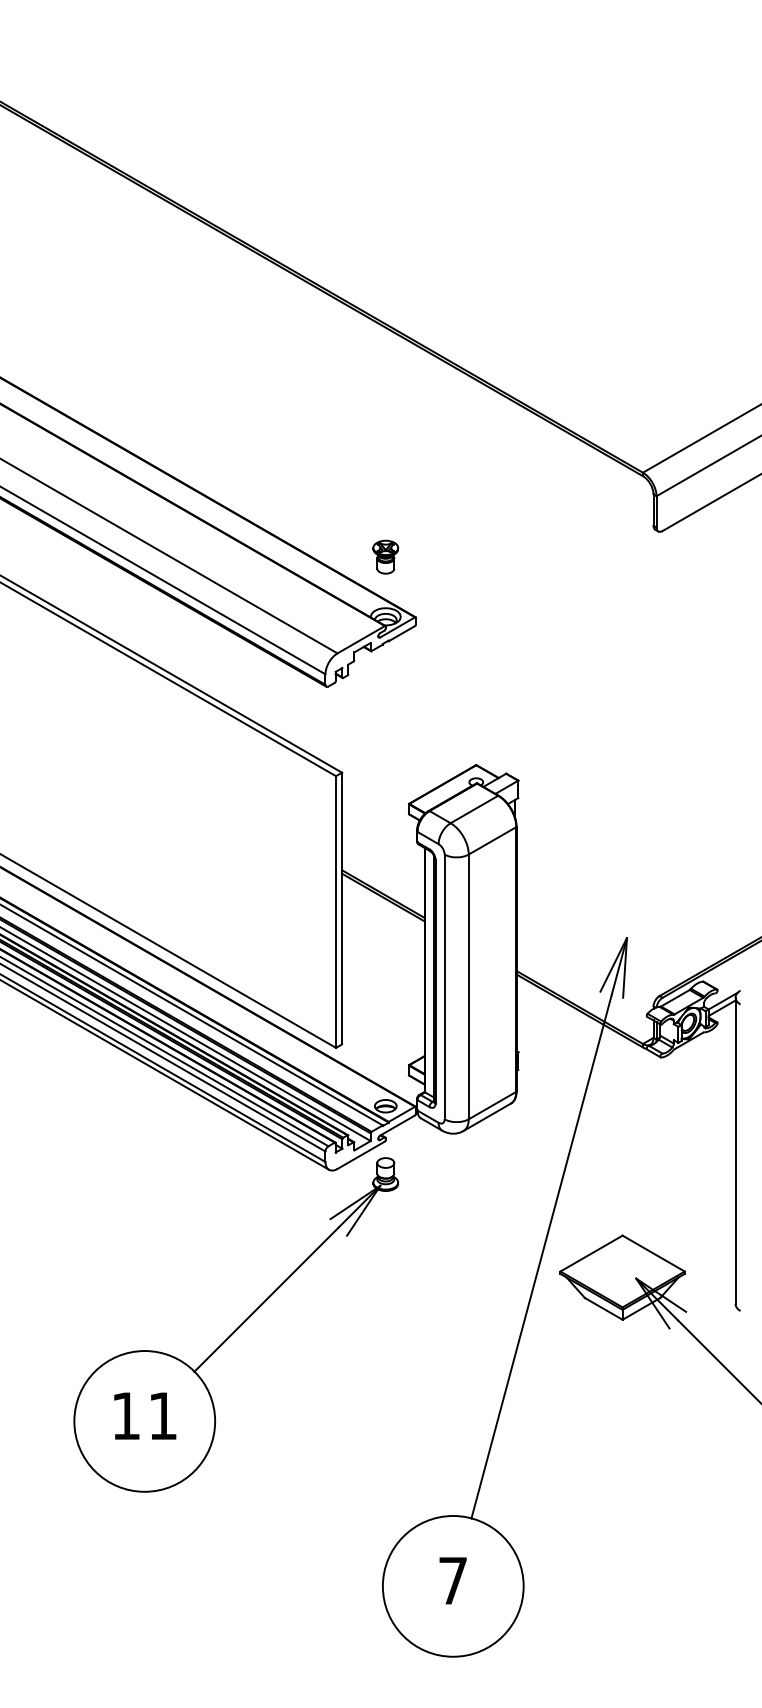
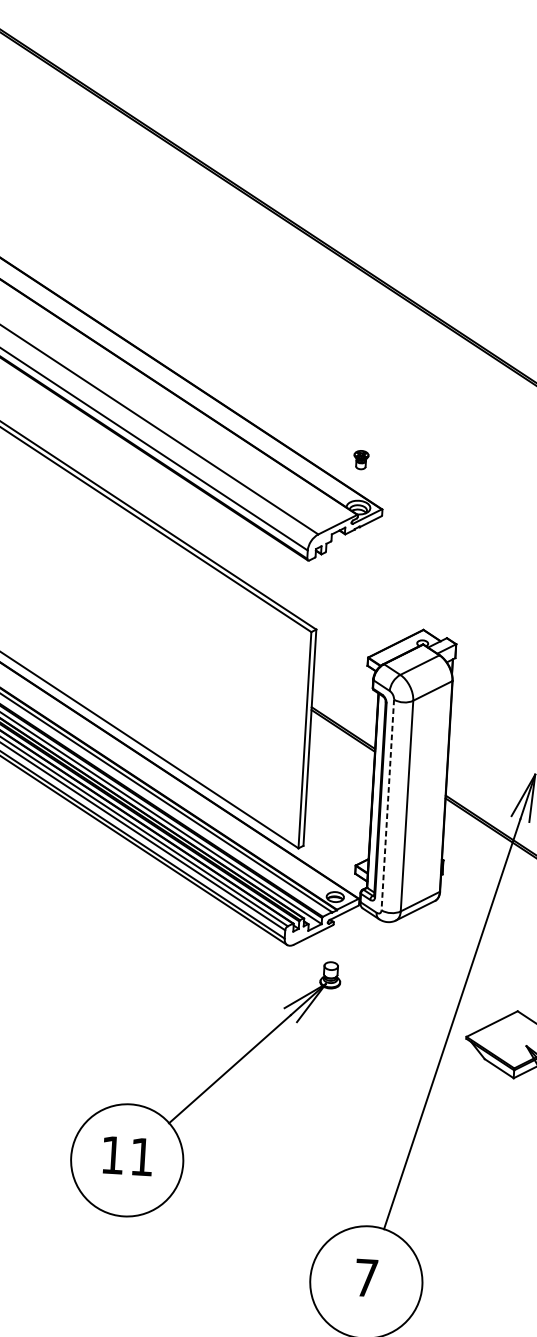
part: (385, 556) -> (361, 459), size x0.7
line: (444, 987) -> (387, 805), solid -> dashed
part: (235, 1324) -> (204, 1087), moved

